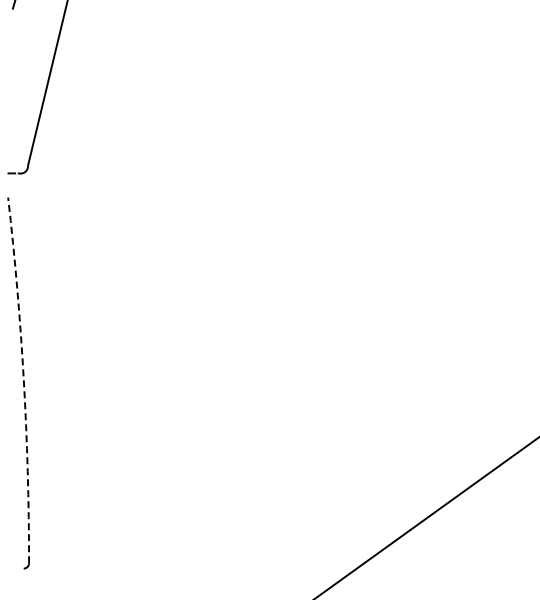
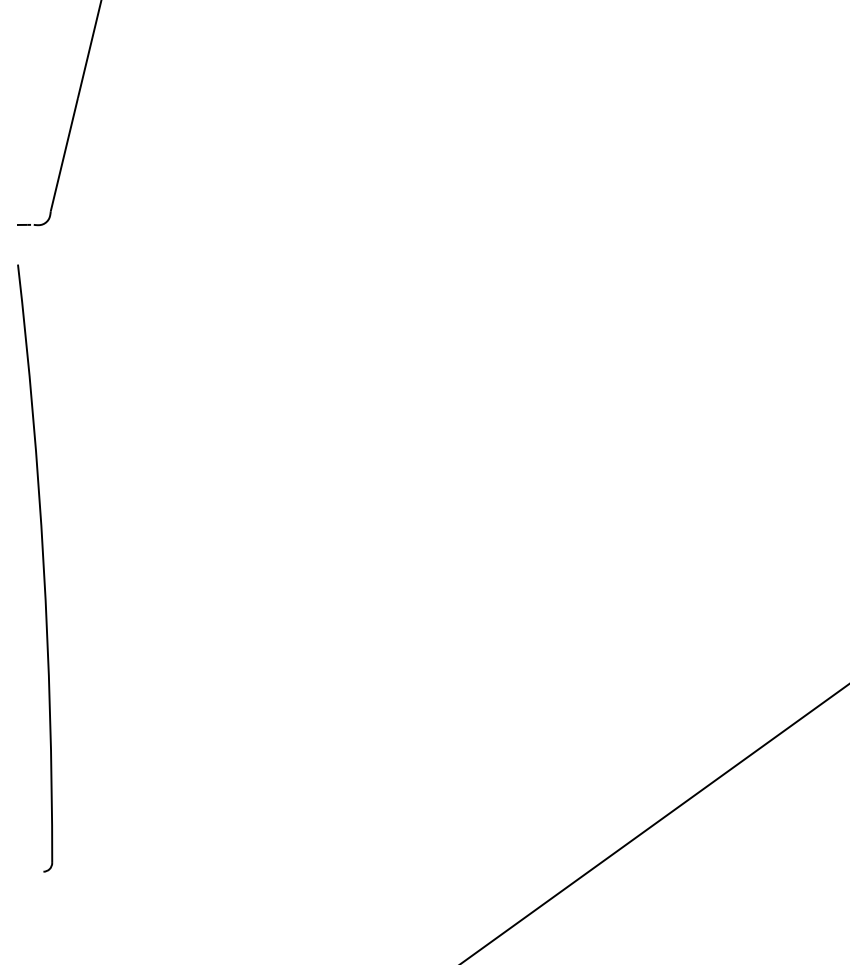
arc: (23, 380) -> (43, 563), dashed -> solid

